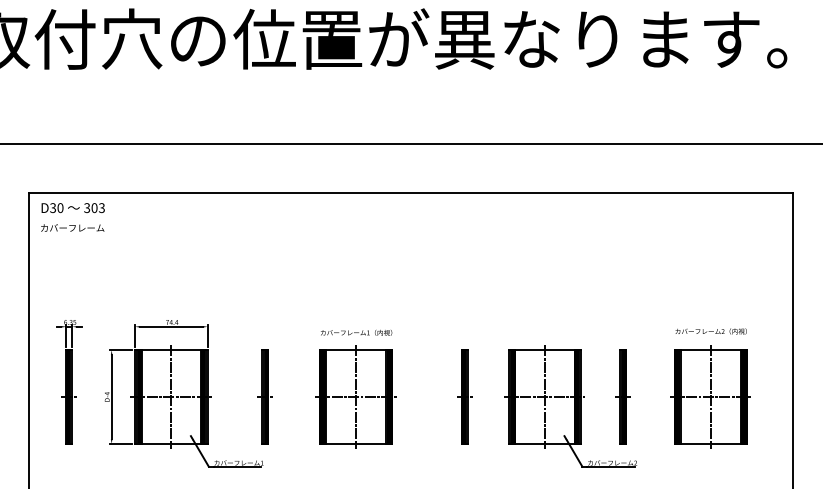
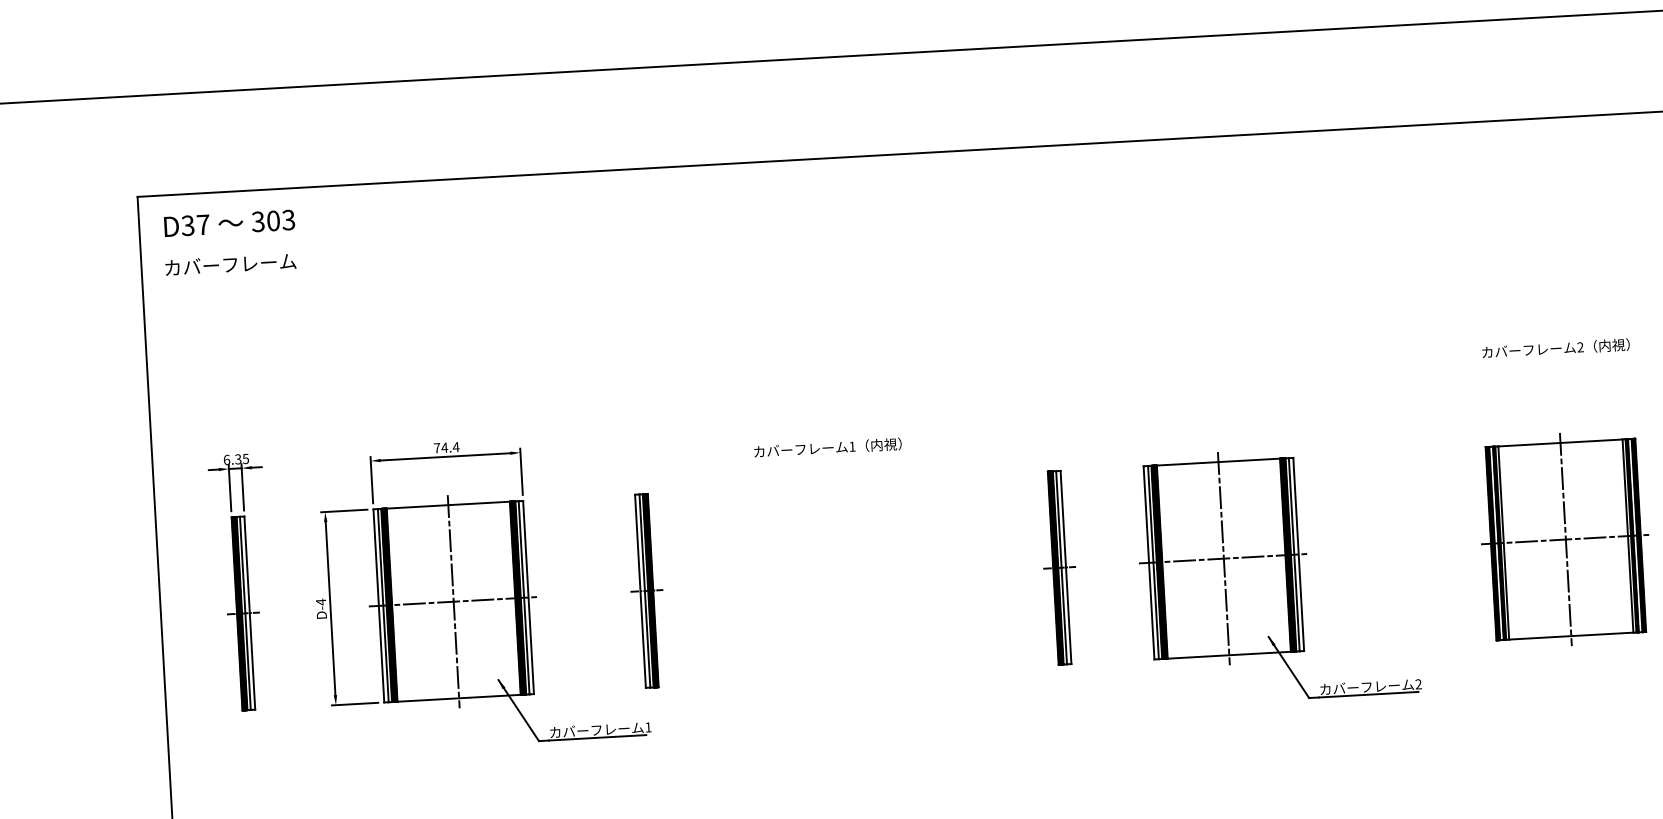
text: (60, 208) -> (203, 225), D30 -> D37
text: (710, 331) -> (1554, 348), moved
part: (355, 396) -> (833, 579), removed
part: (622, 396) -> (1383, 548), removed

